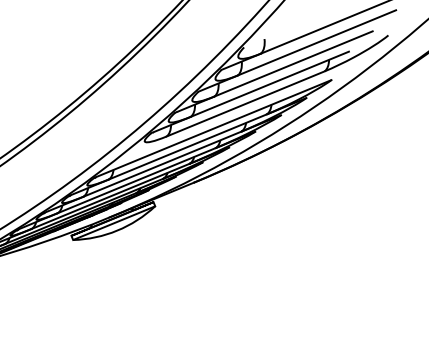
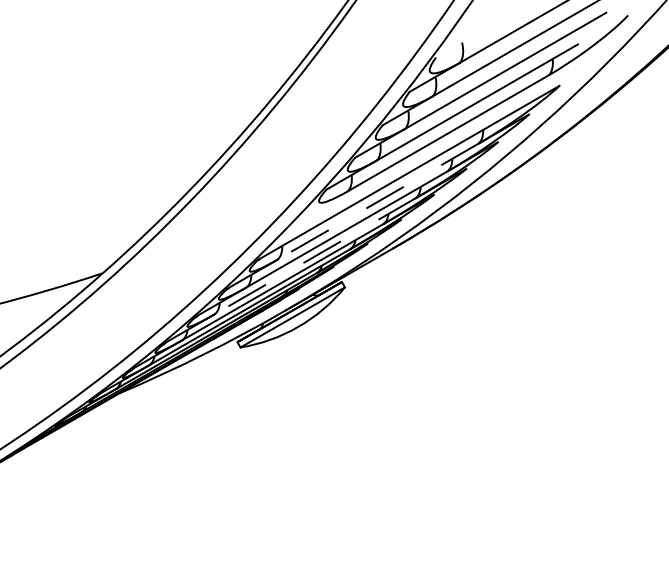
line: (187, 146) -> (377, 201), solid -> dashed
line: (136, 180) -> (315, 256), solid -> dashed

